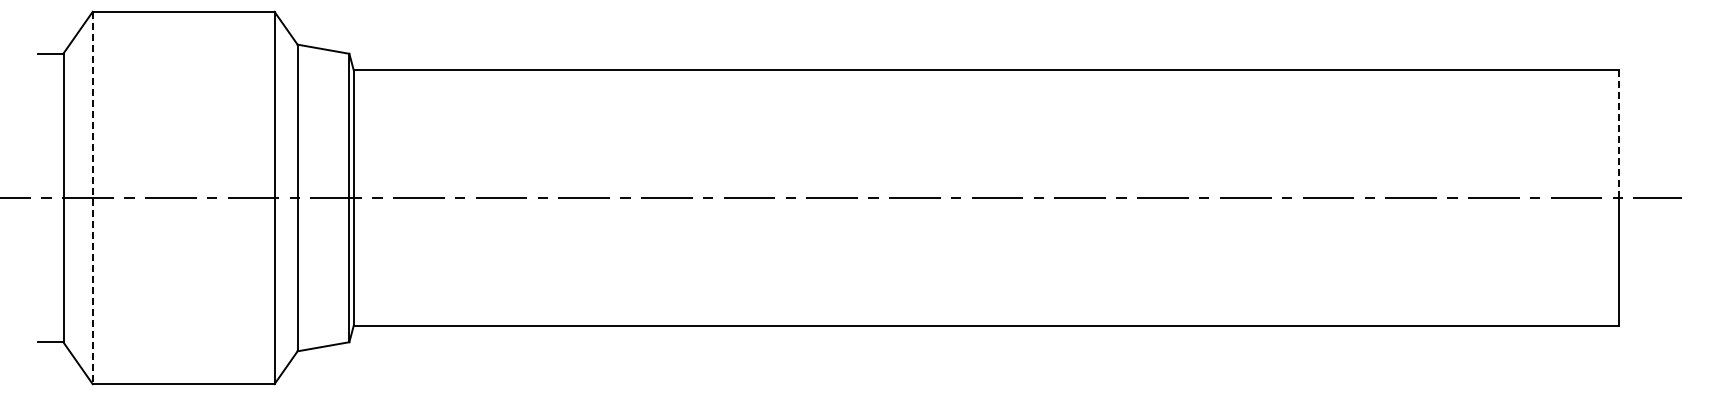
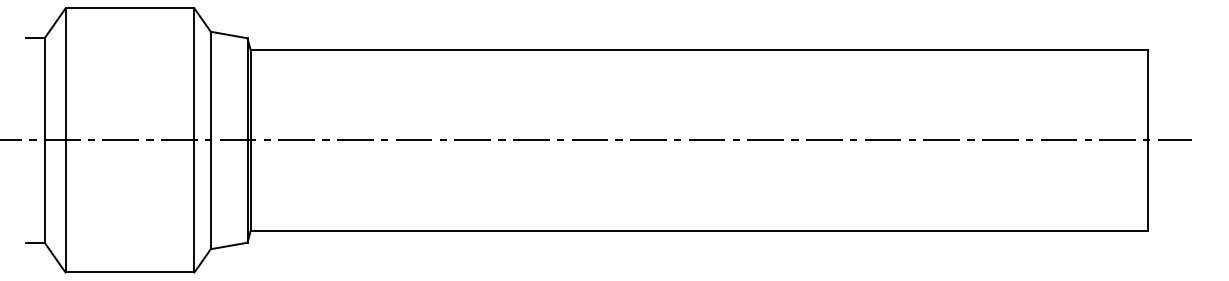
line: (1619, 133) -> (1148, 94), dashed -> solid
line: (92, 198) -> (65, 140), dashed -> solid

